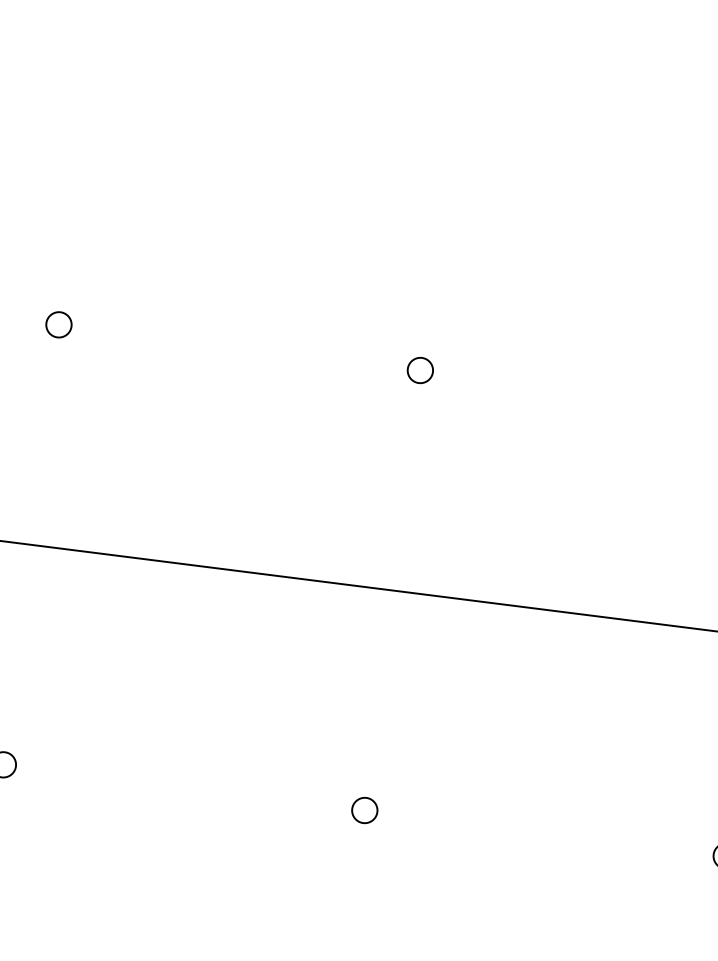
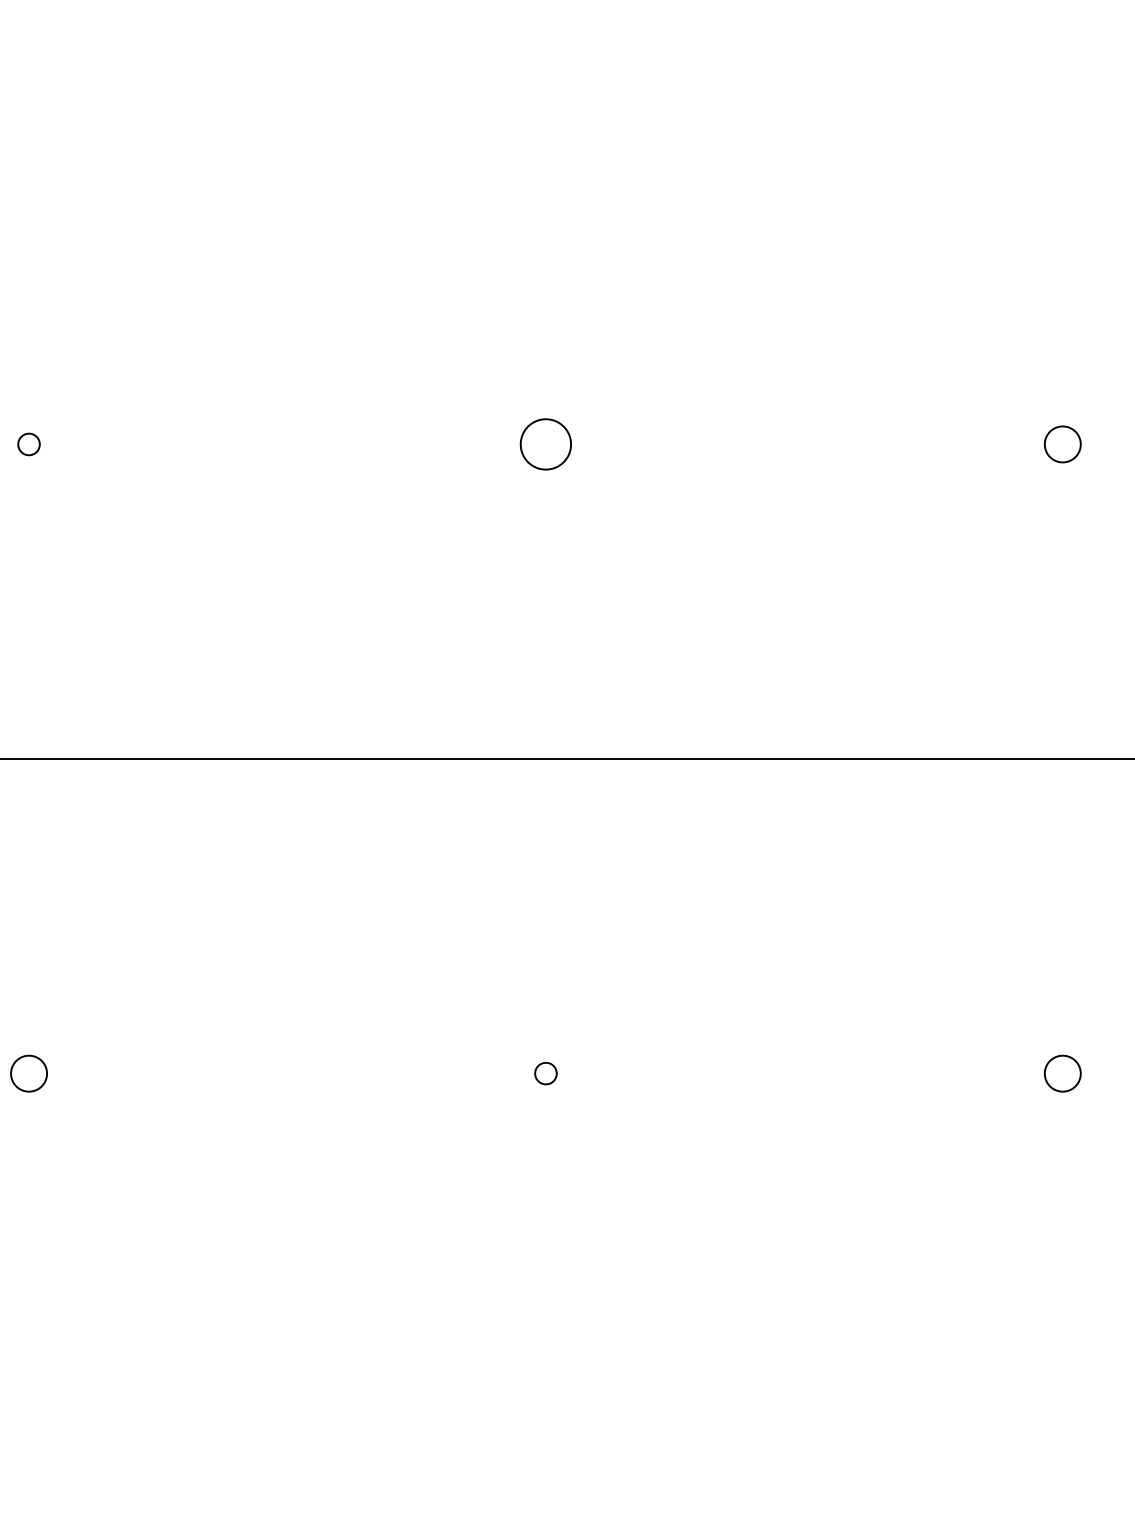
part: (58, 324) -> (28, 444), size x0.6
part: (420, 370) -> (545, 444), size x1.4
part: (364, 810) -> (545, 1073), size x0.6

